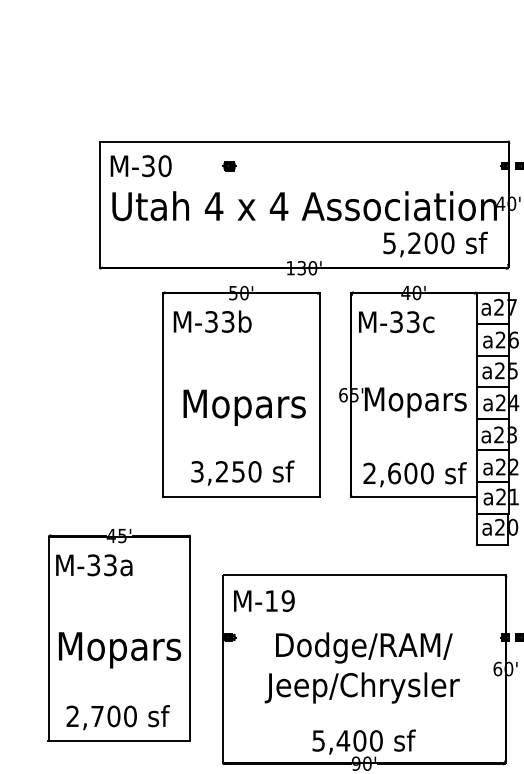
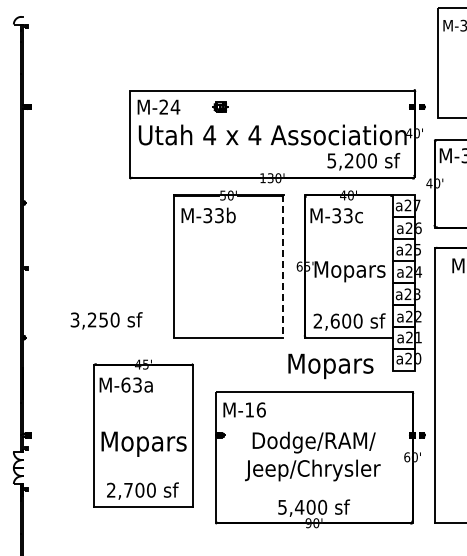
text: (156, 165) -> (169, 106), M-30 -> M-24
part: (229, 165) -> (220, 106), size x1.6
line: (320, 396) -> (283, 267), solid -> dashed
text: (244, 407) -> (330, 366), moved
text: (242, 472) -> (106, 320), moved
text: (93, 564) -> (125, 384), M-33a -> M-63a
text: (287, 600) -> (260, 409), M-19 -> M-16

